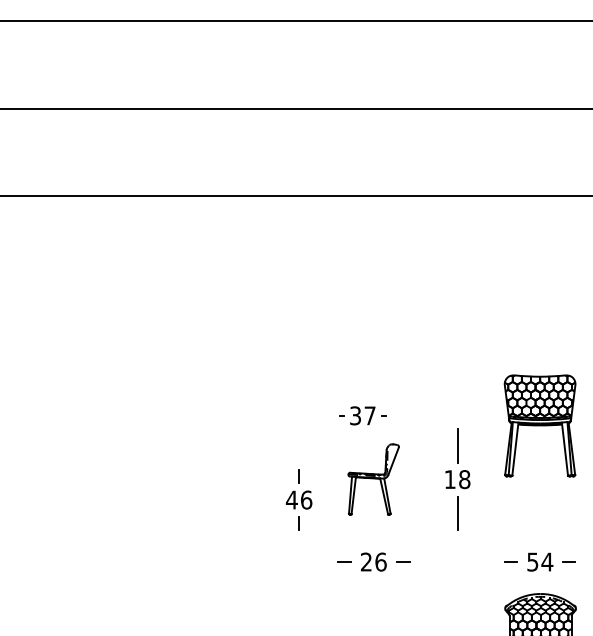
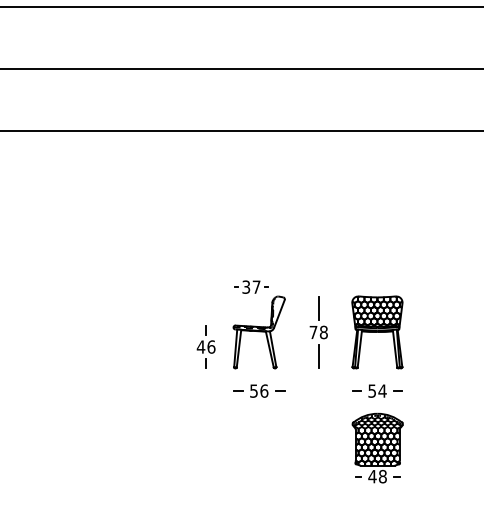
part: (540, 426) -> (377, 332), moved
part: (372, 479) -> (258, 332), size x1.43
text: (450, 479) -> (313, 332), 18 -> 78
text: (365, 561) -> (253, 390), 26 -> 56

